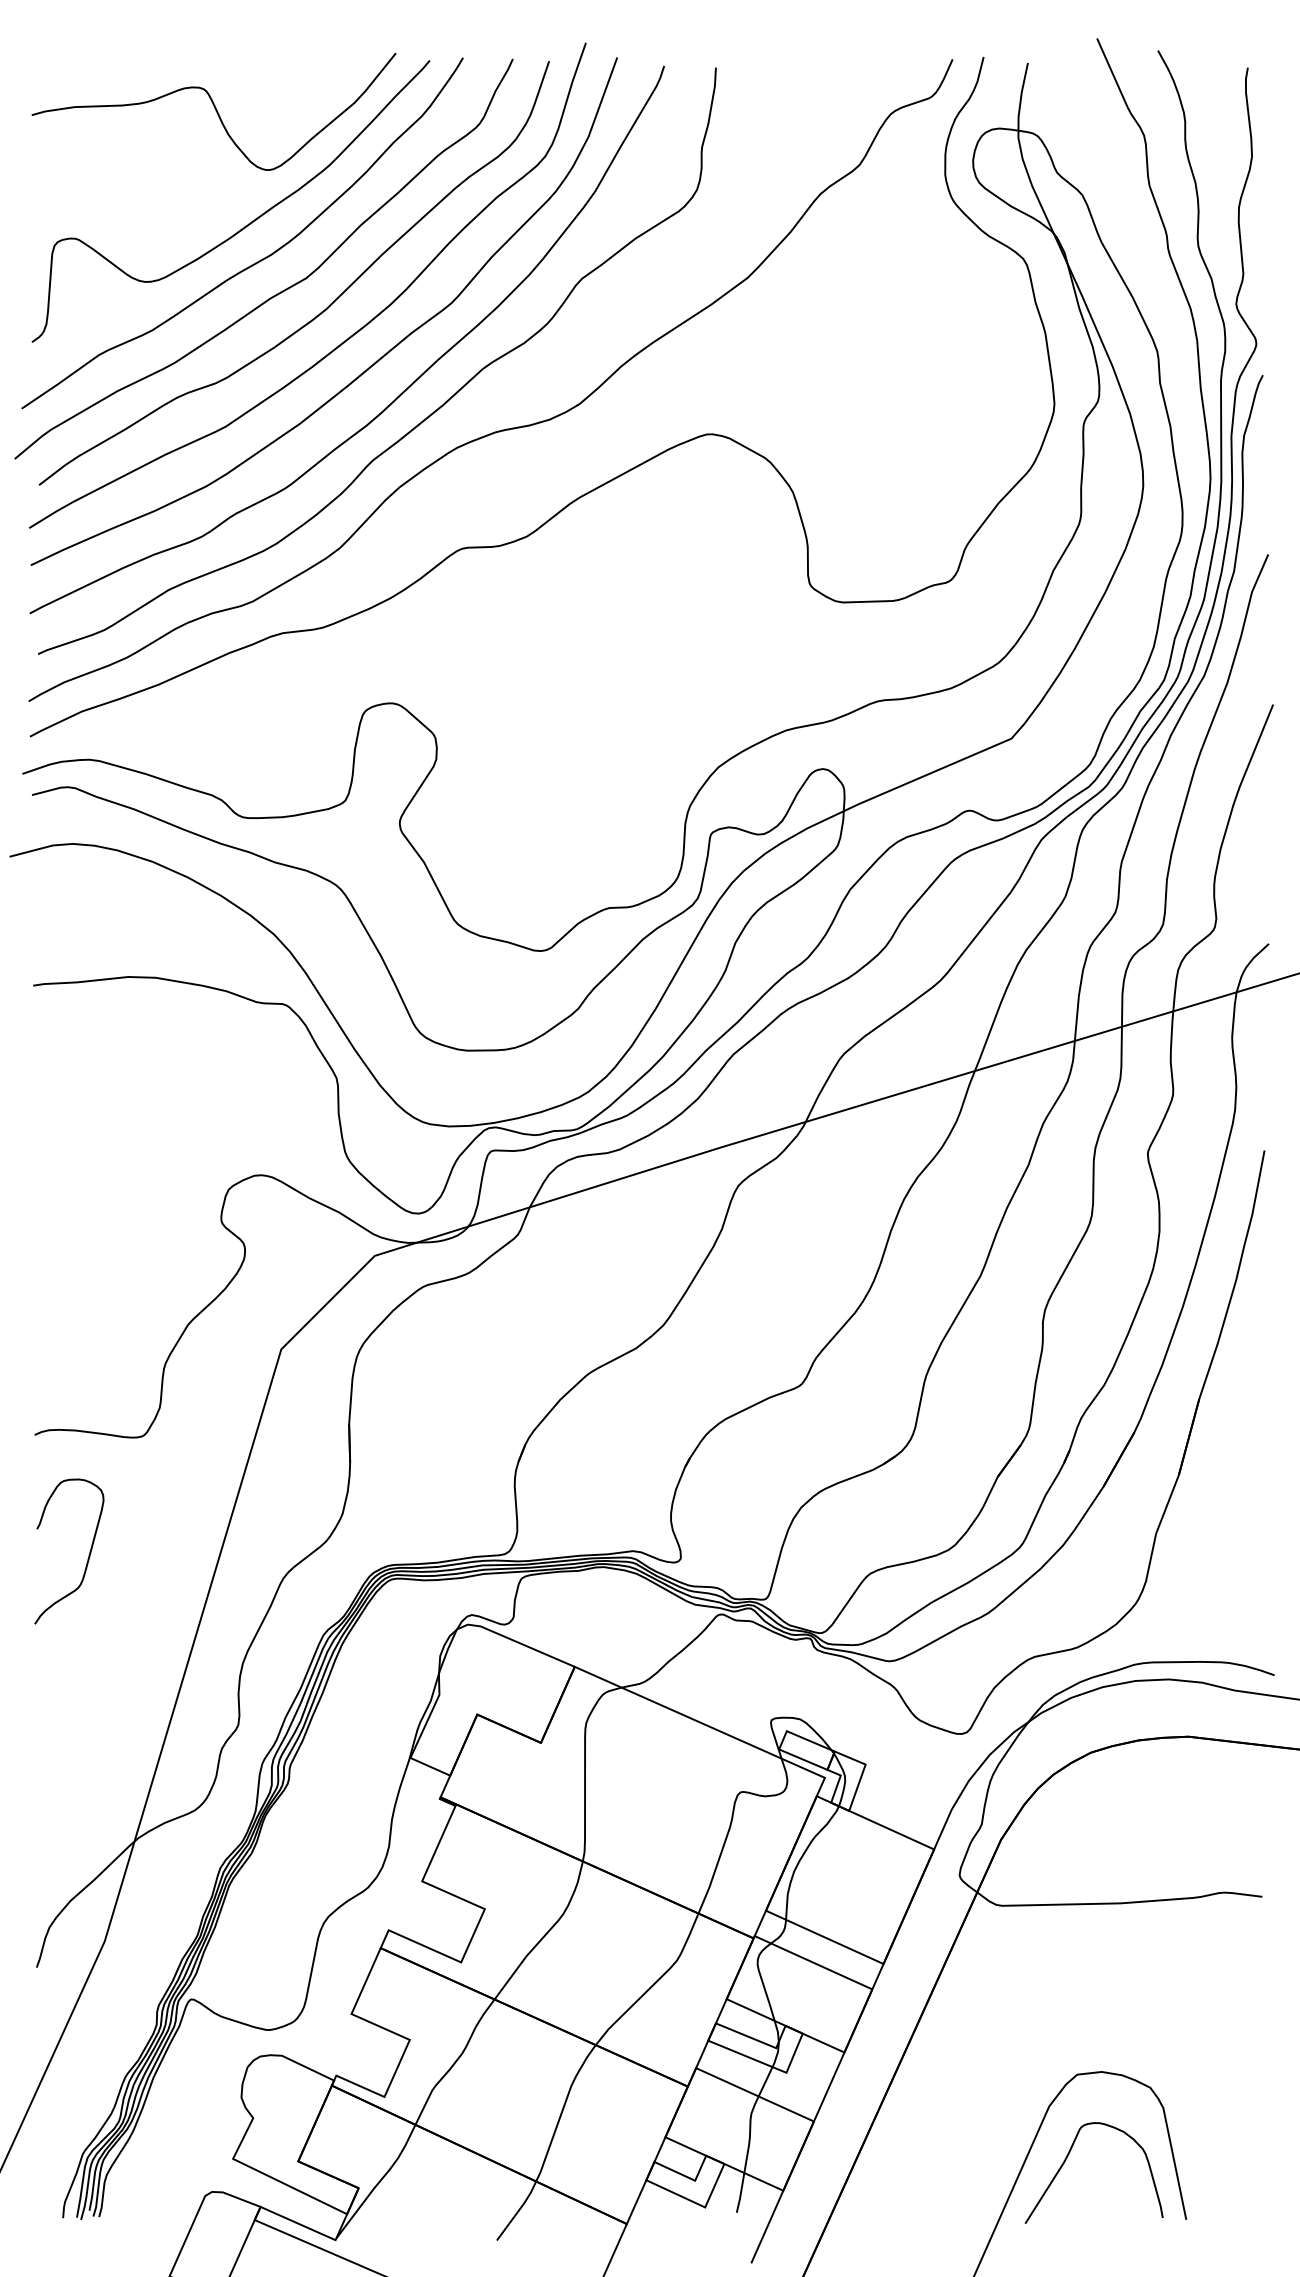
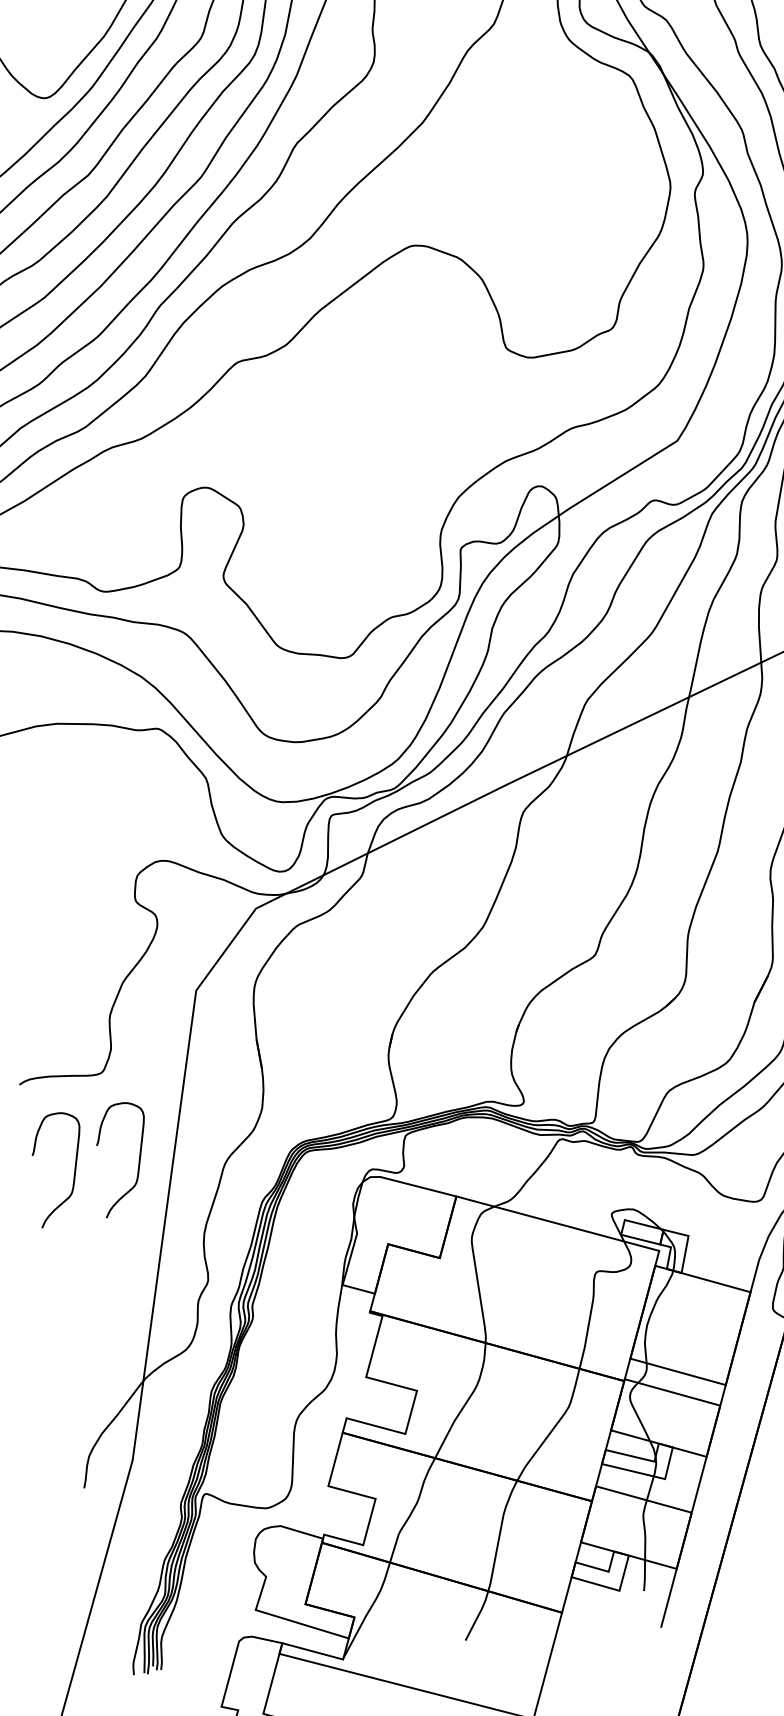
curve: (172, 1558) -> (138, 1162), added

